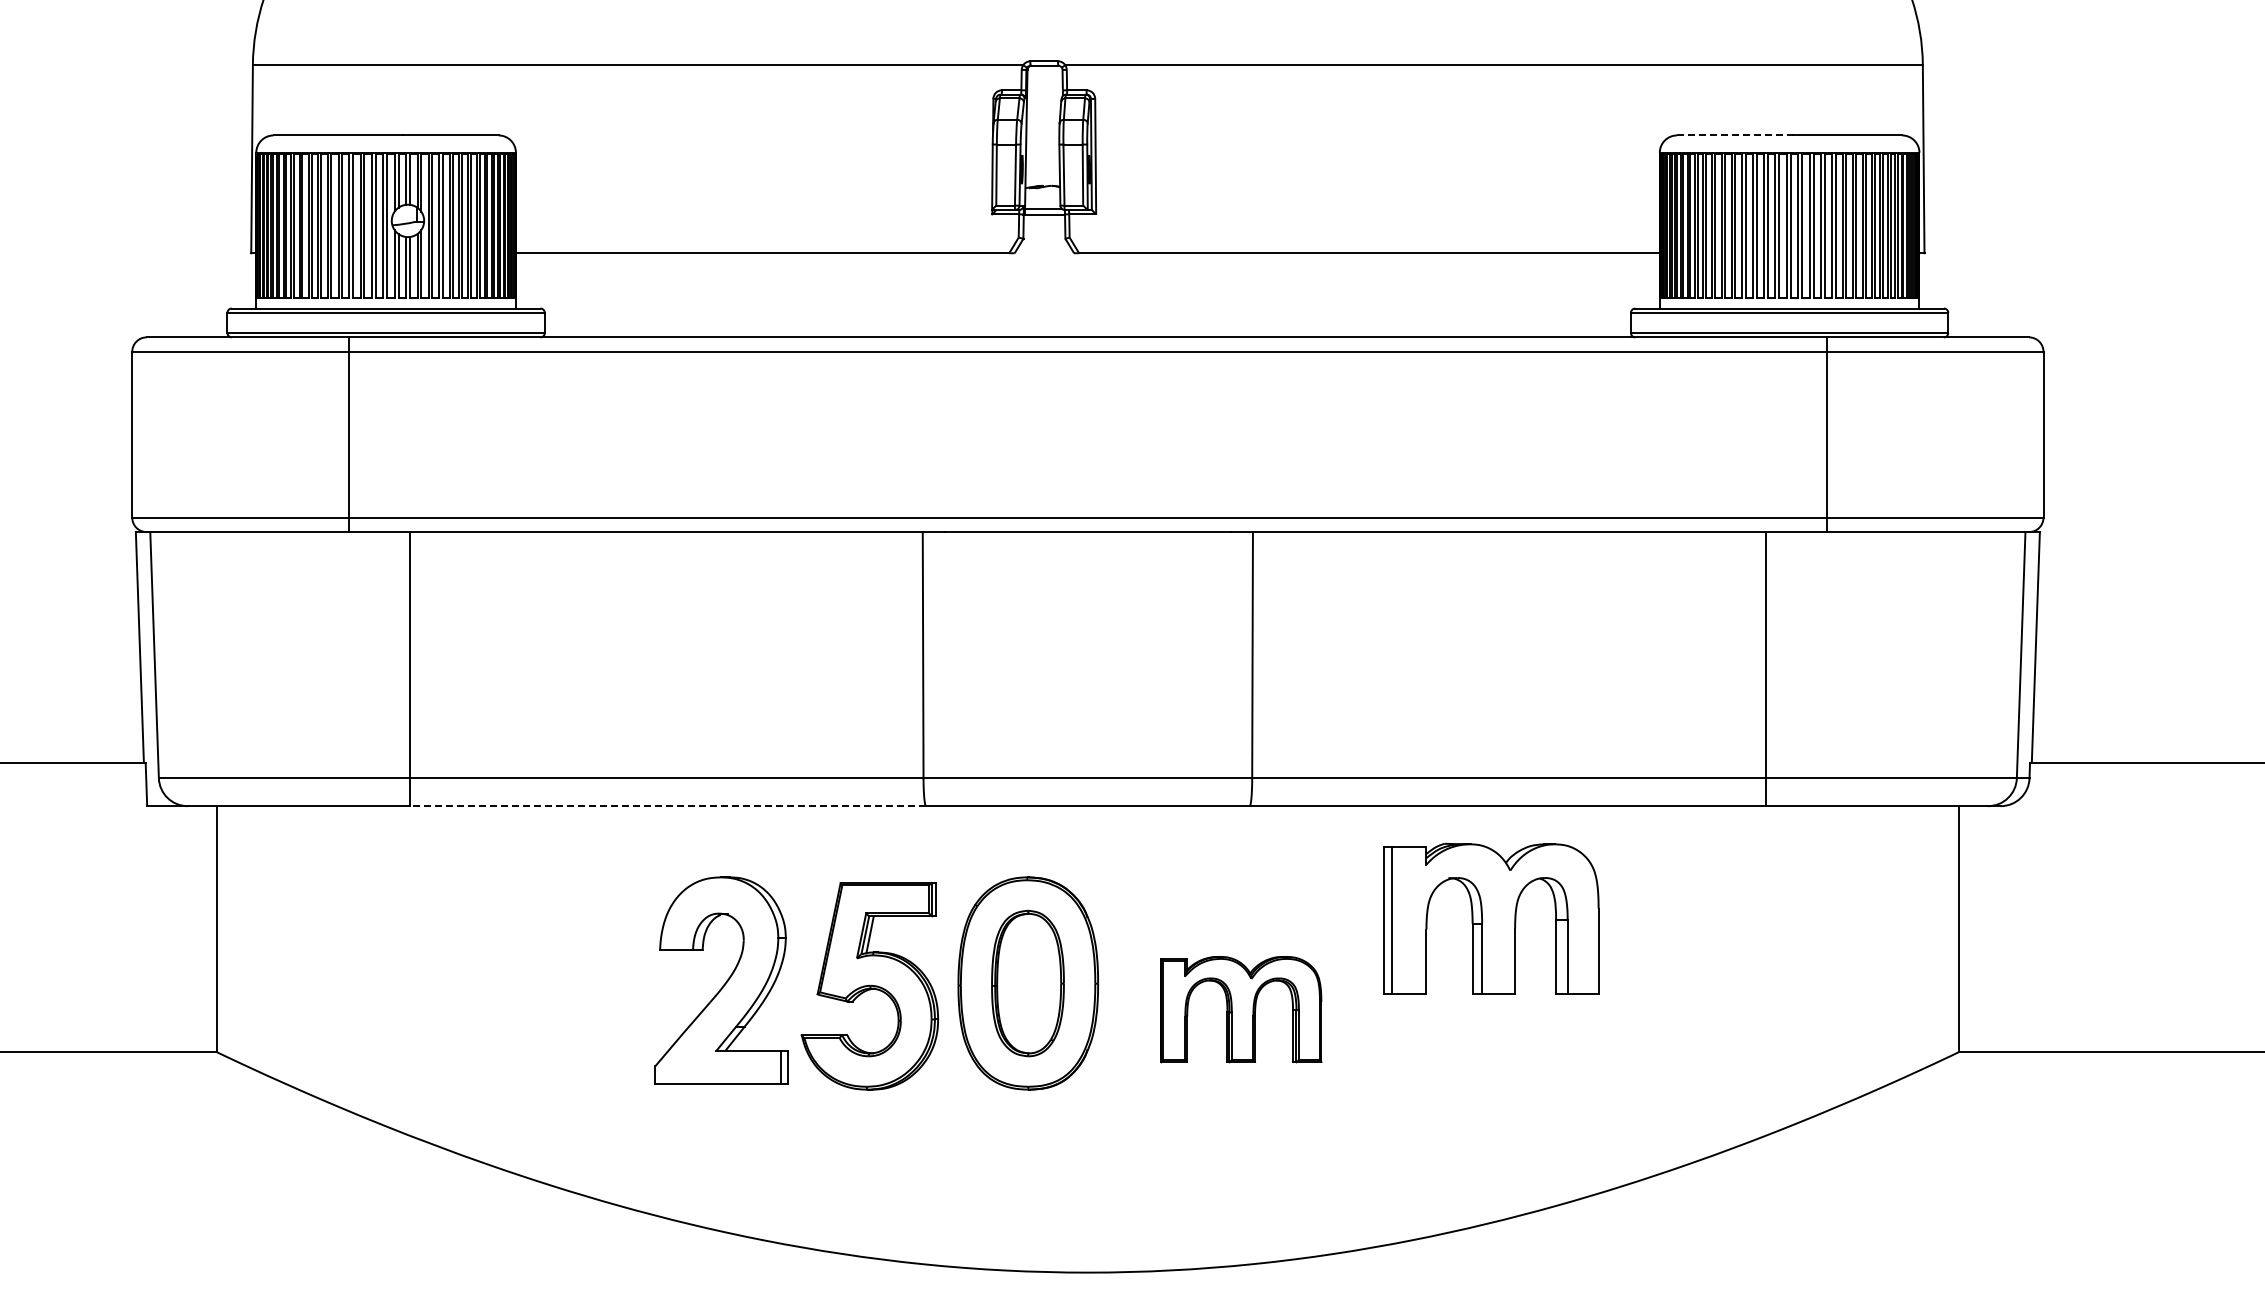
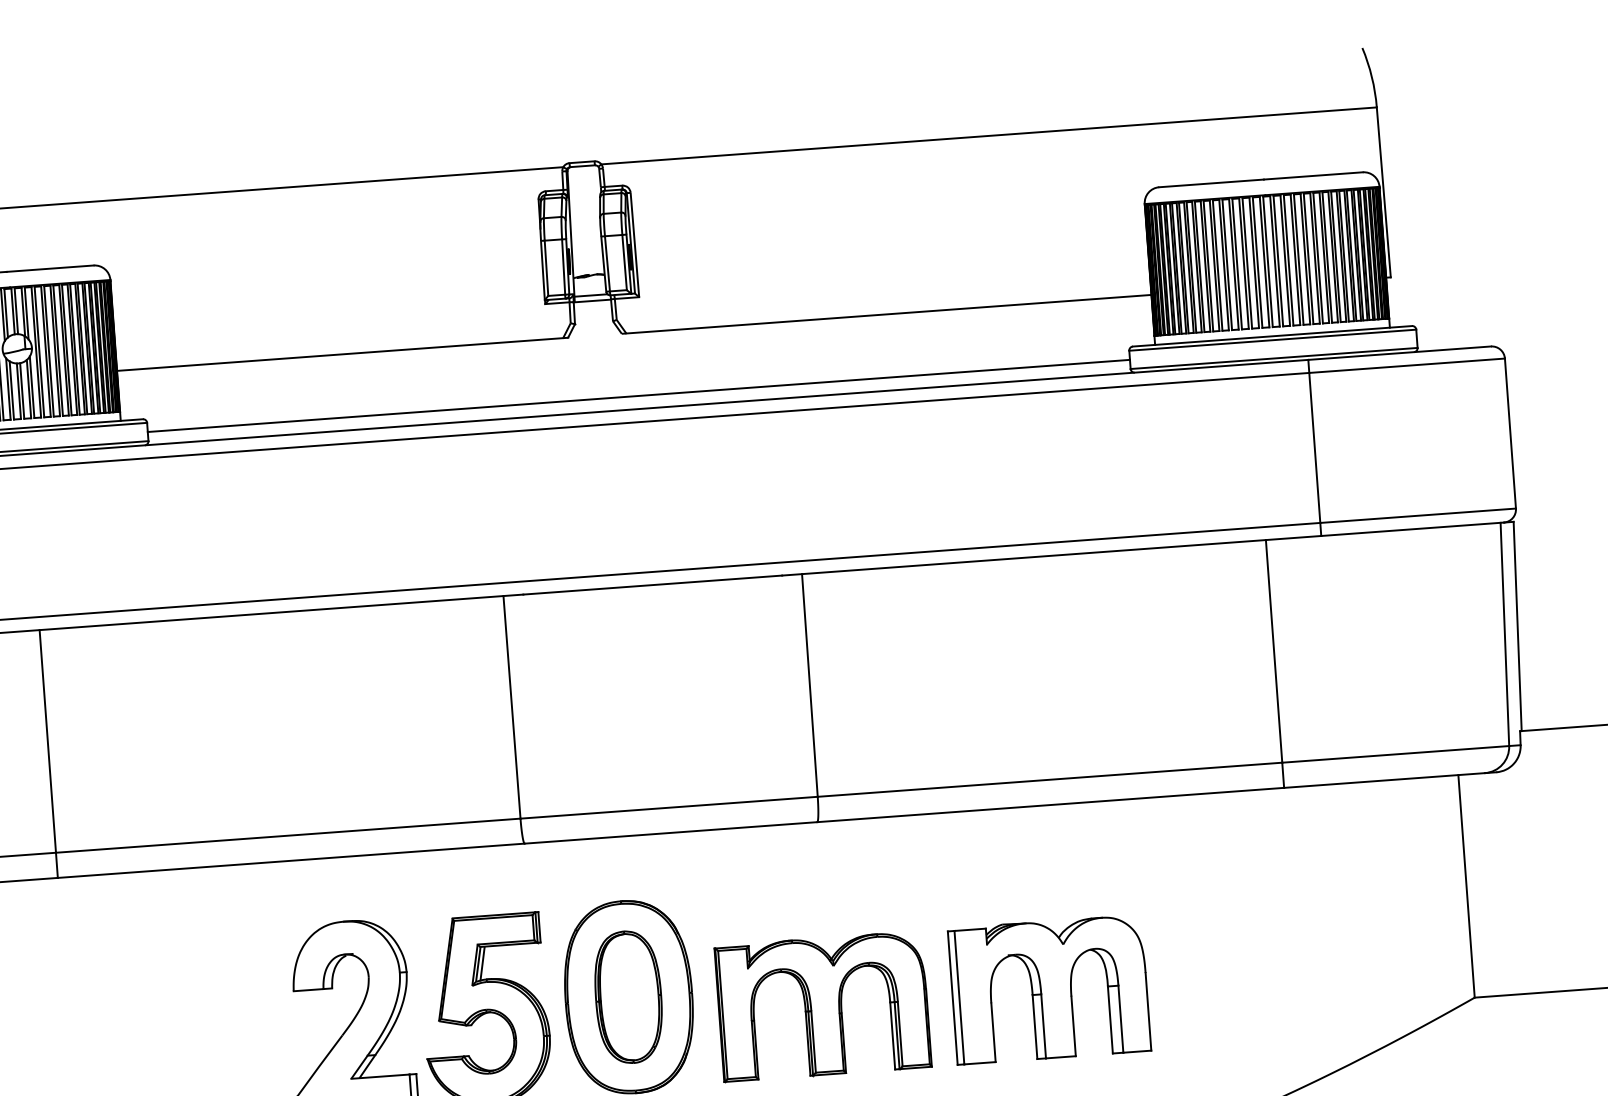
line: (1734, 135) -> (1211, 183), dashed -> solid
line: (1087, 322) -> (638, 395), added
line: (667, 806) -> (290, 861), dashed -> solid
part: (1491, 918) -> (1049, 989), moved
part: (1240, 1009) -> (822, 1006), size x1.43

